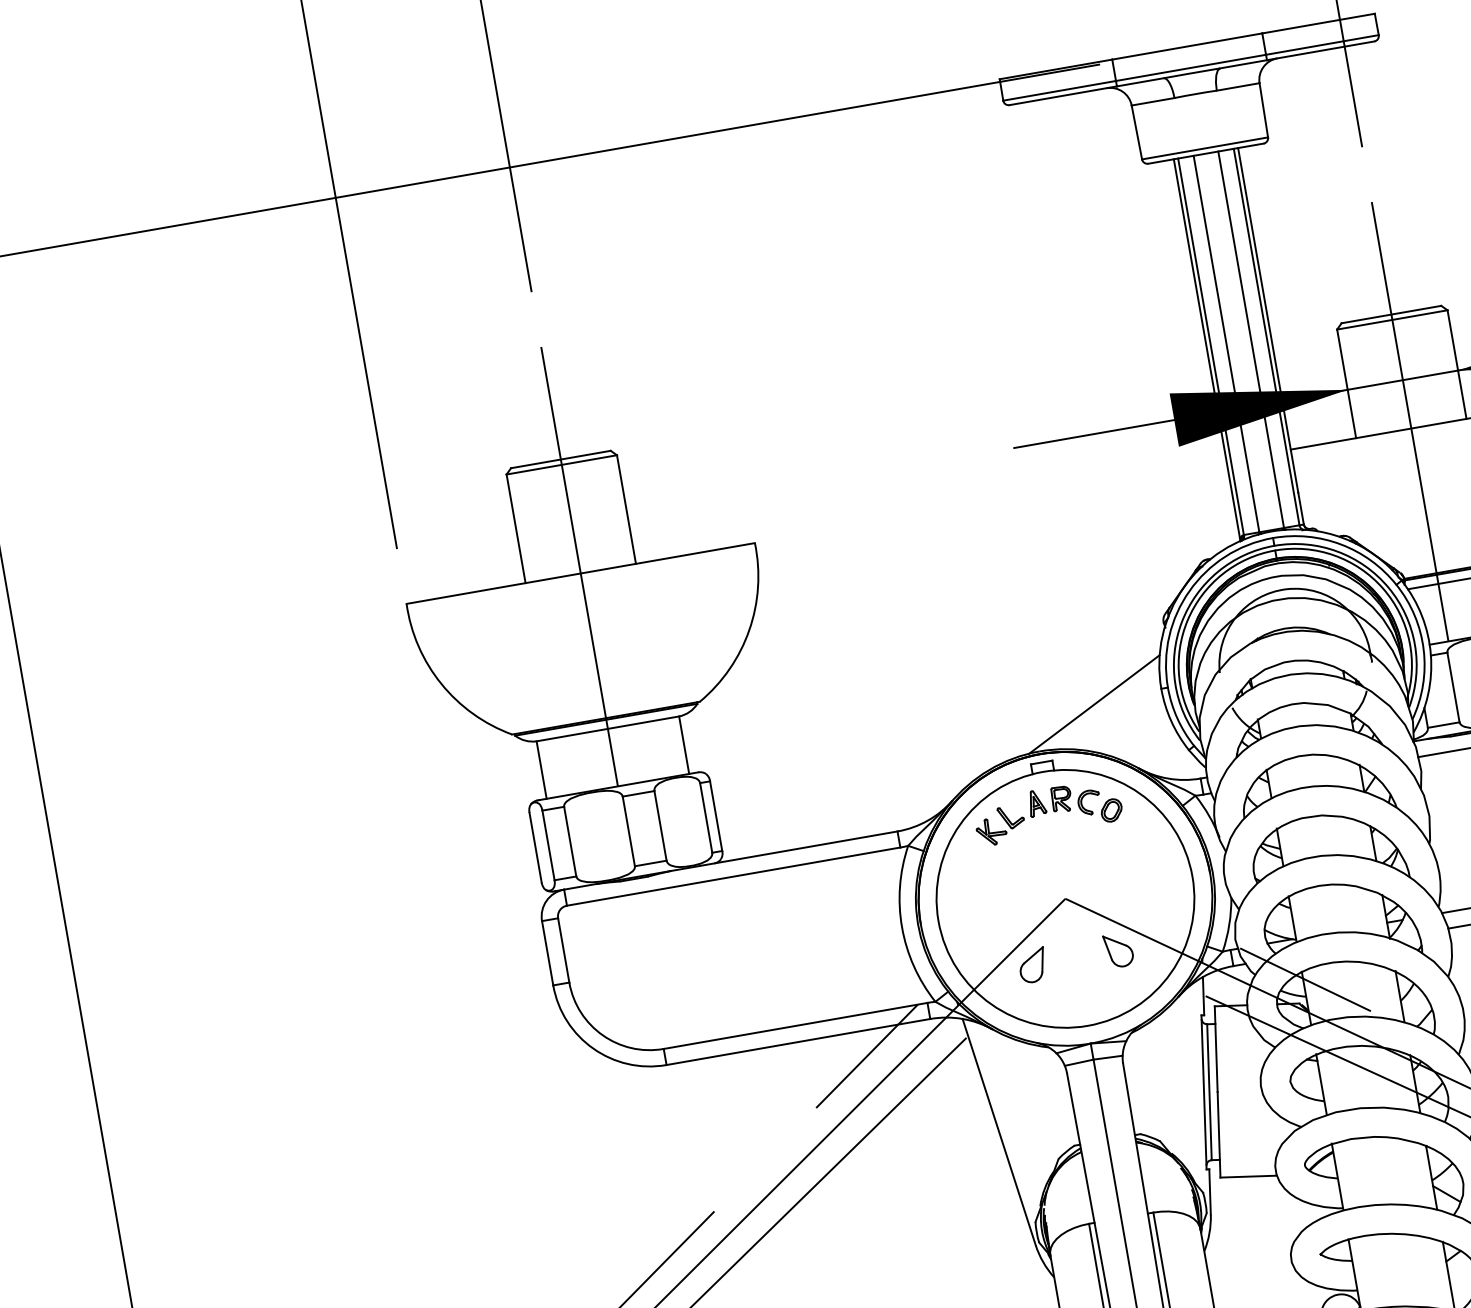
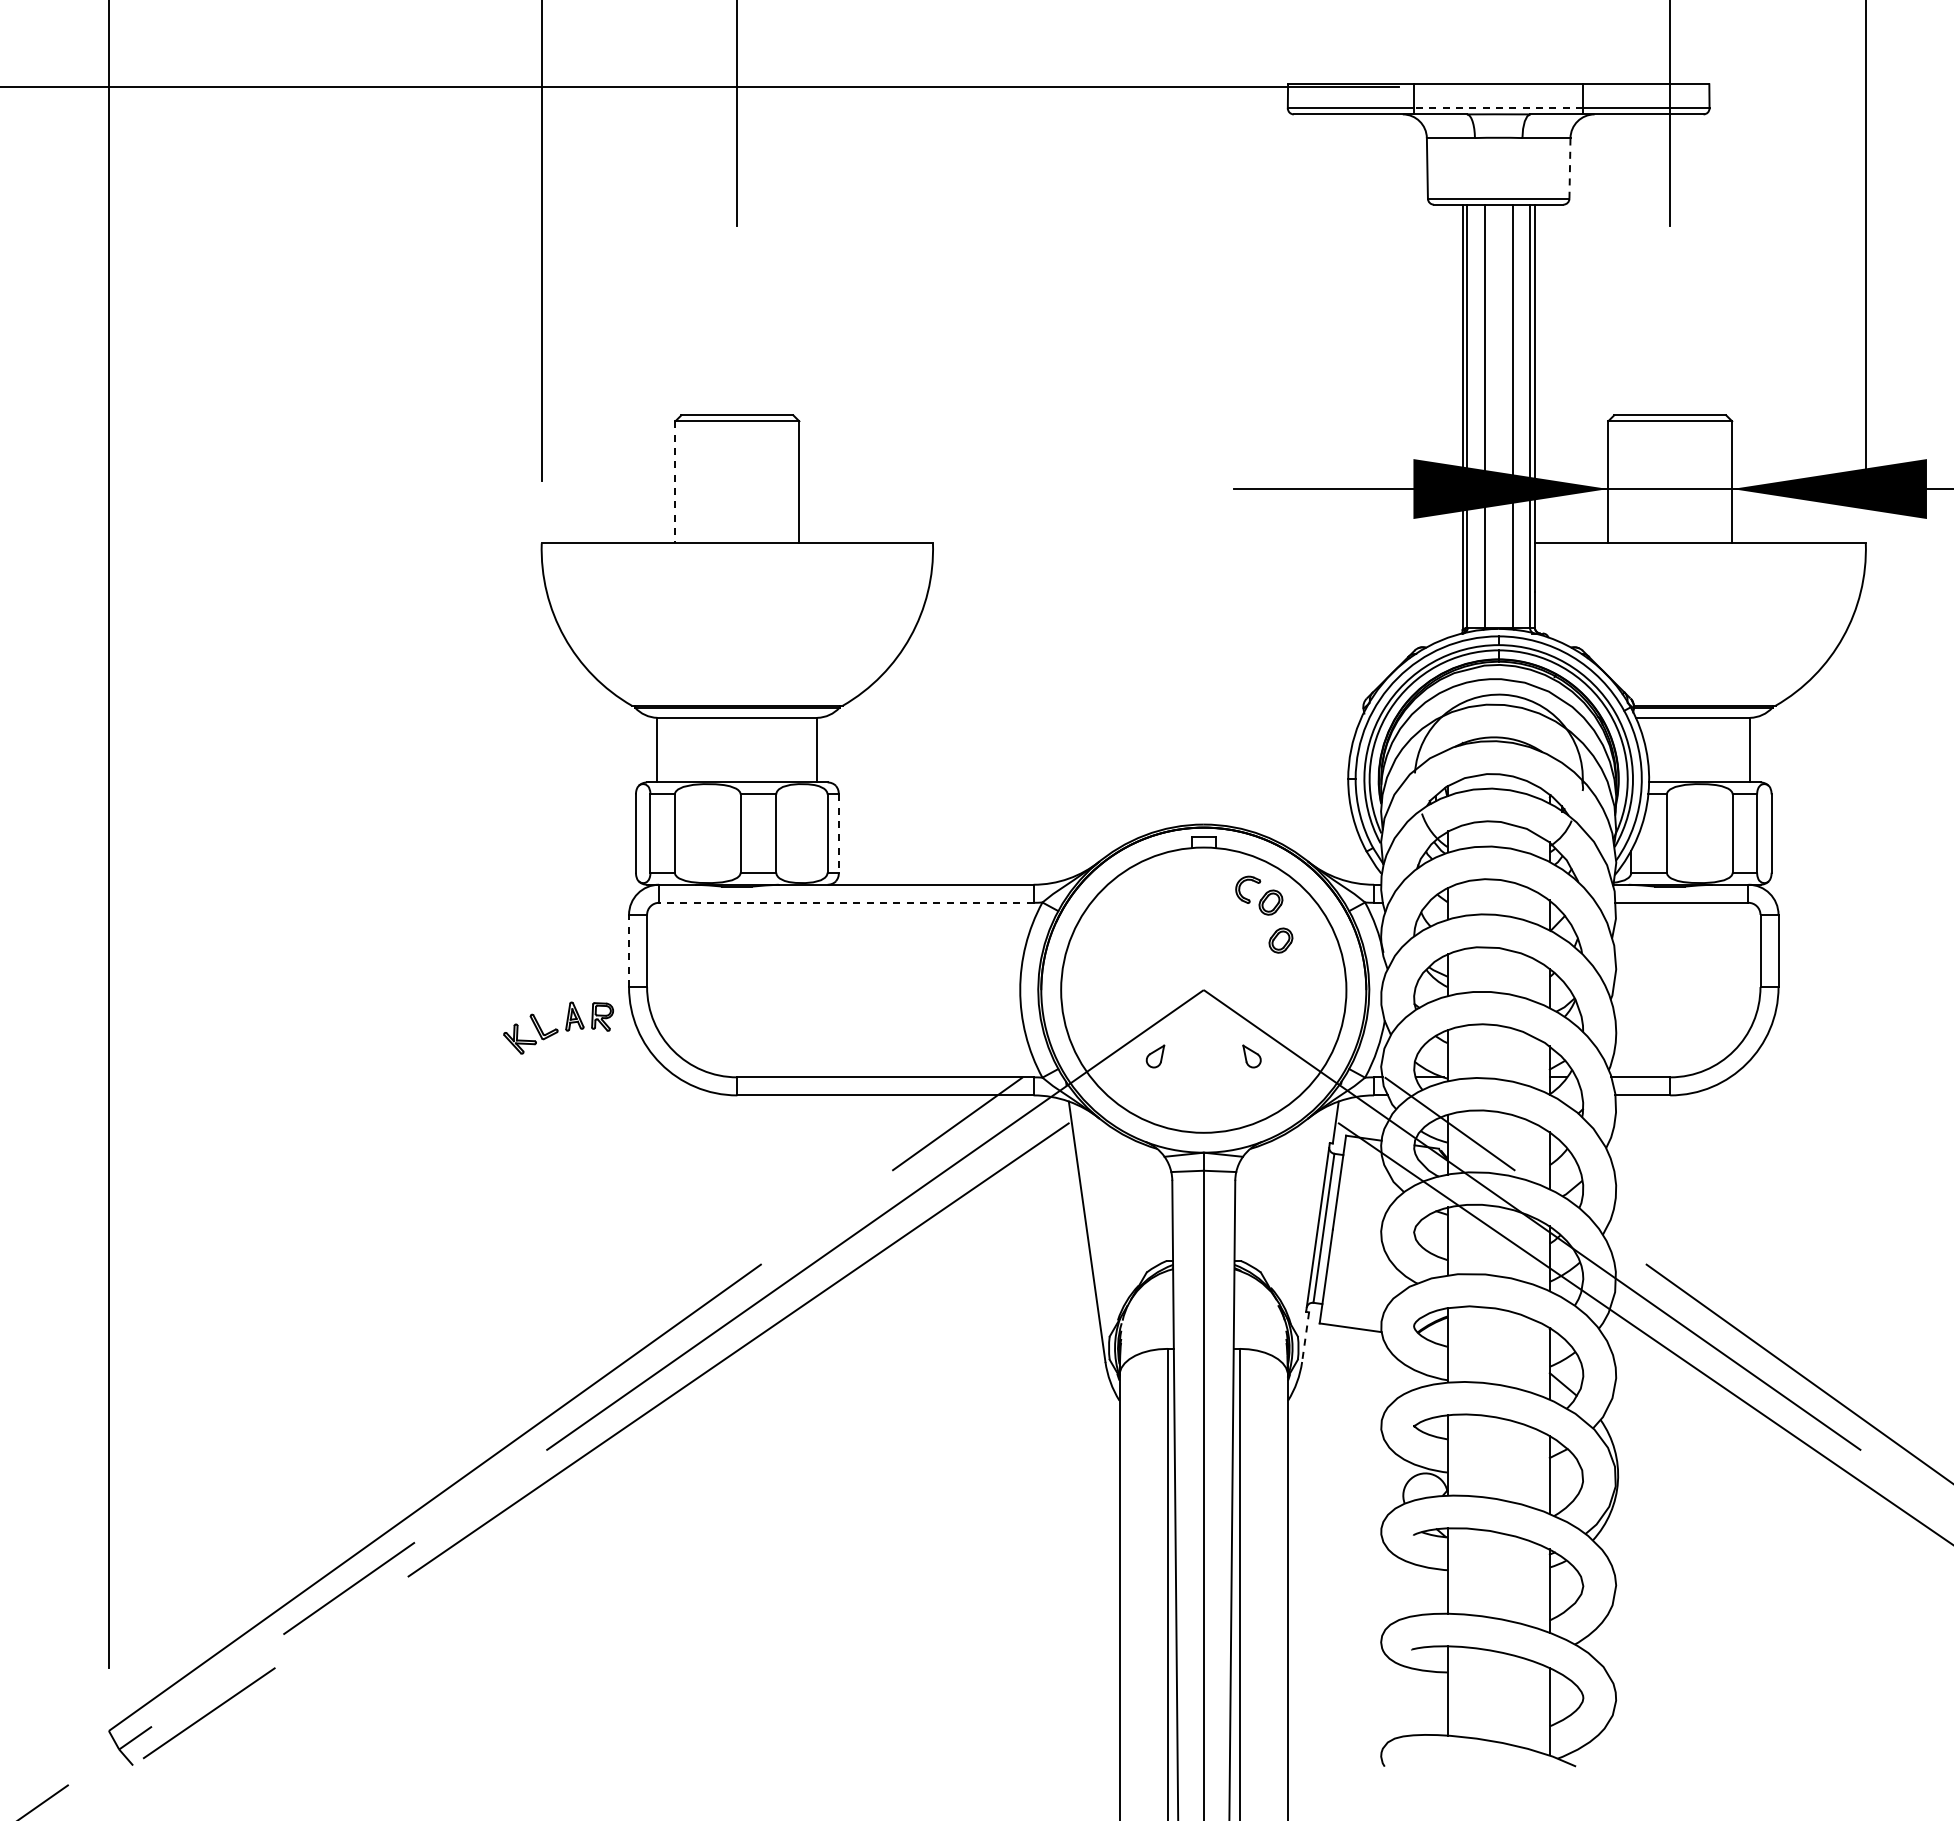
line: (1190, 68) -> (1498, 108), solid -> dashed
line: (1263, 109) -> (1569, 167), solid -> dashed
line: (1410, 421) -> (1670, 535), removed
line: (516, 528) -> (675, 482), solid -> dashed
line: (579, 566) -> (737, 535), removed
line: (1094, 704) -> (1272, 783), removed
part: (1024, 815) -> (558, 1027), moved
line: (716, 817) -> (838, 834), solid -> dashed
part: (1126, 842) -> (1280, 940), added
line: (732, 876) -> (845, 902), solid -> dashed
part: (1118, 950) -> (1251, 1056), size x0.6
line: (548, 952) -> (629, 950), solid -> dashed
part: (1032, 965) -> (1155, 1056), size x0.6
line: (1210, 1192) -> (1305, 1337), solid -> dashed

